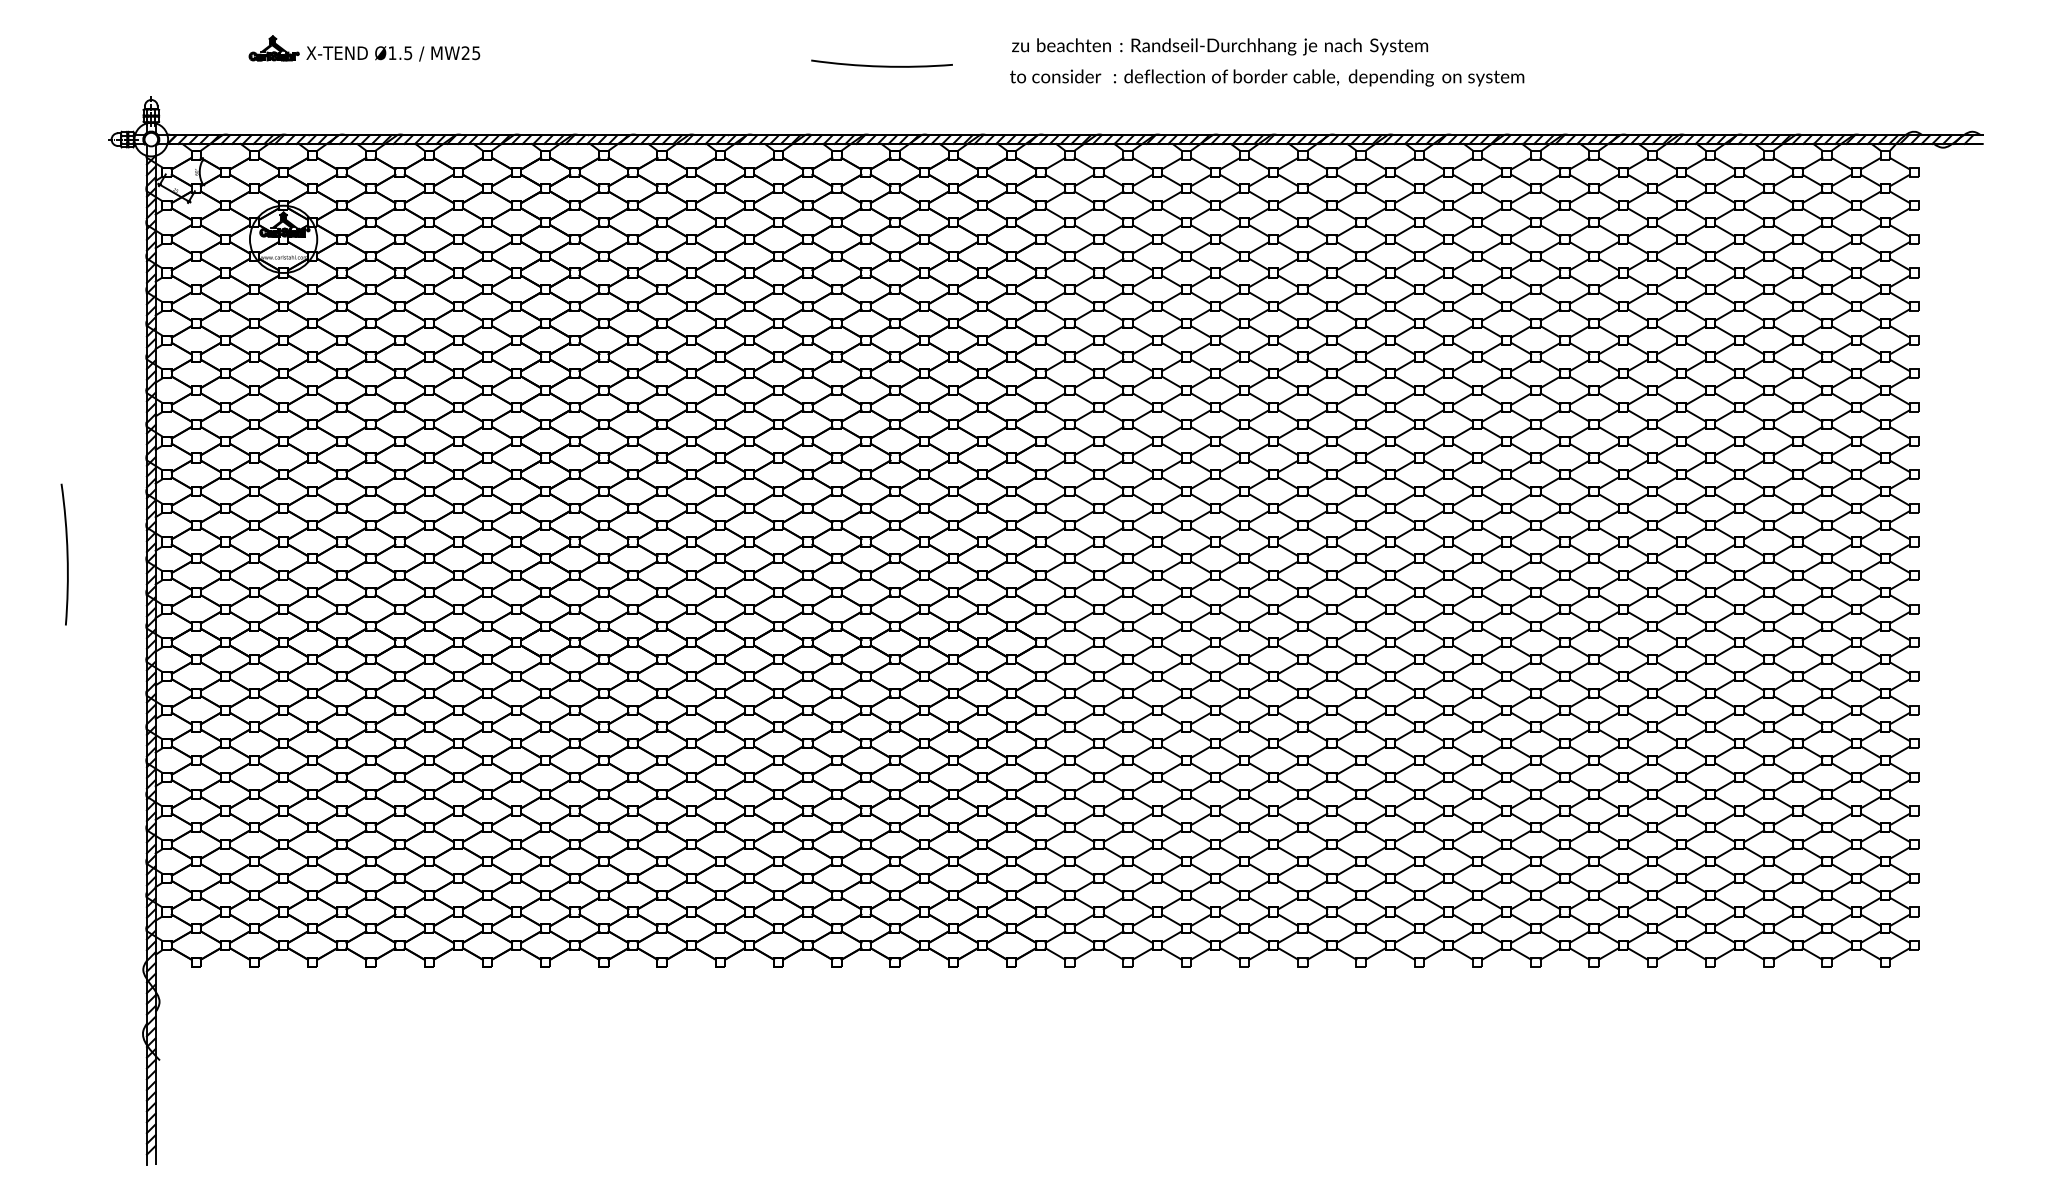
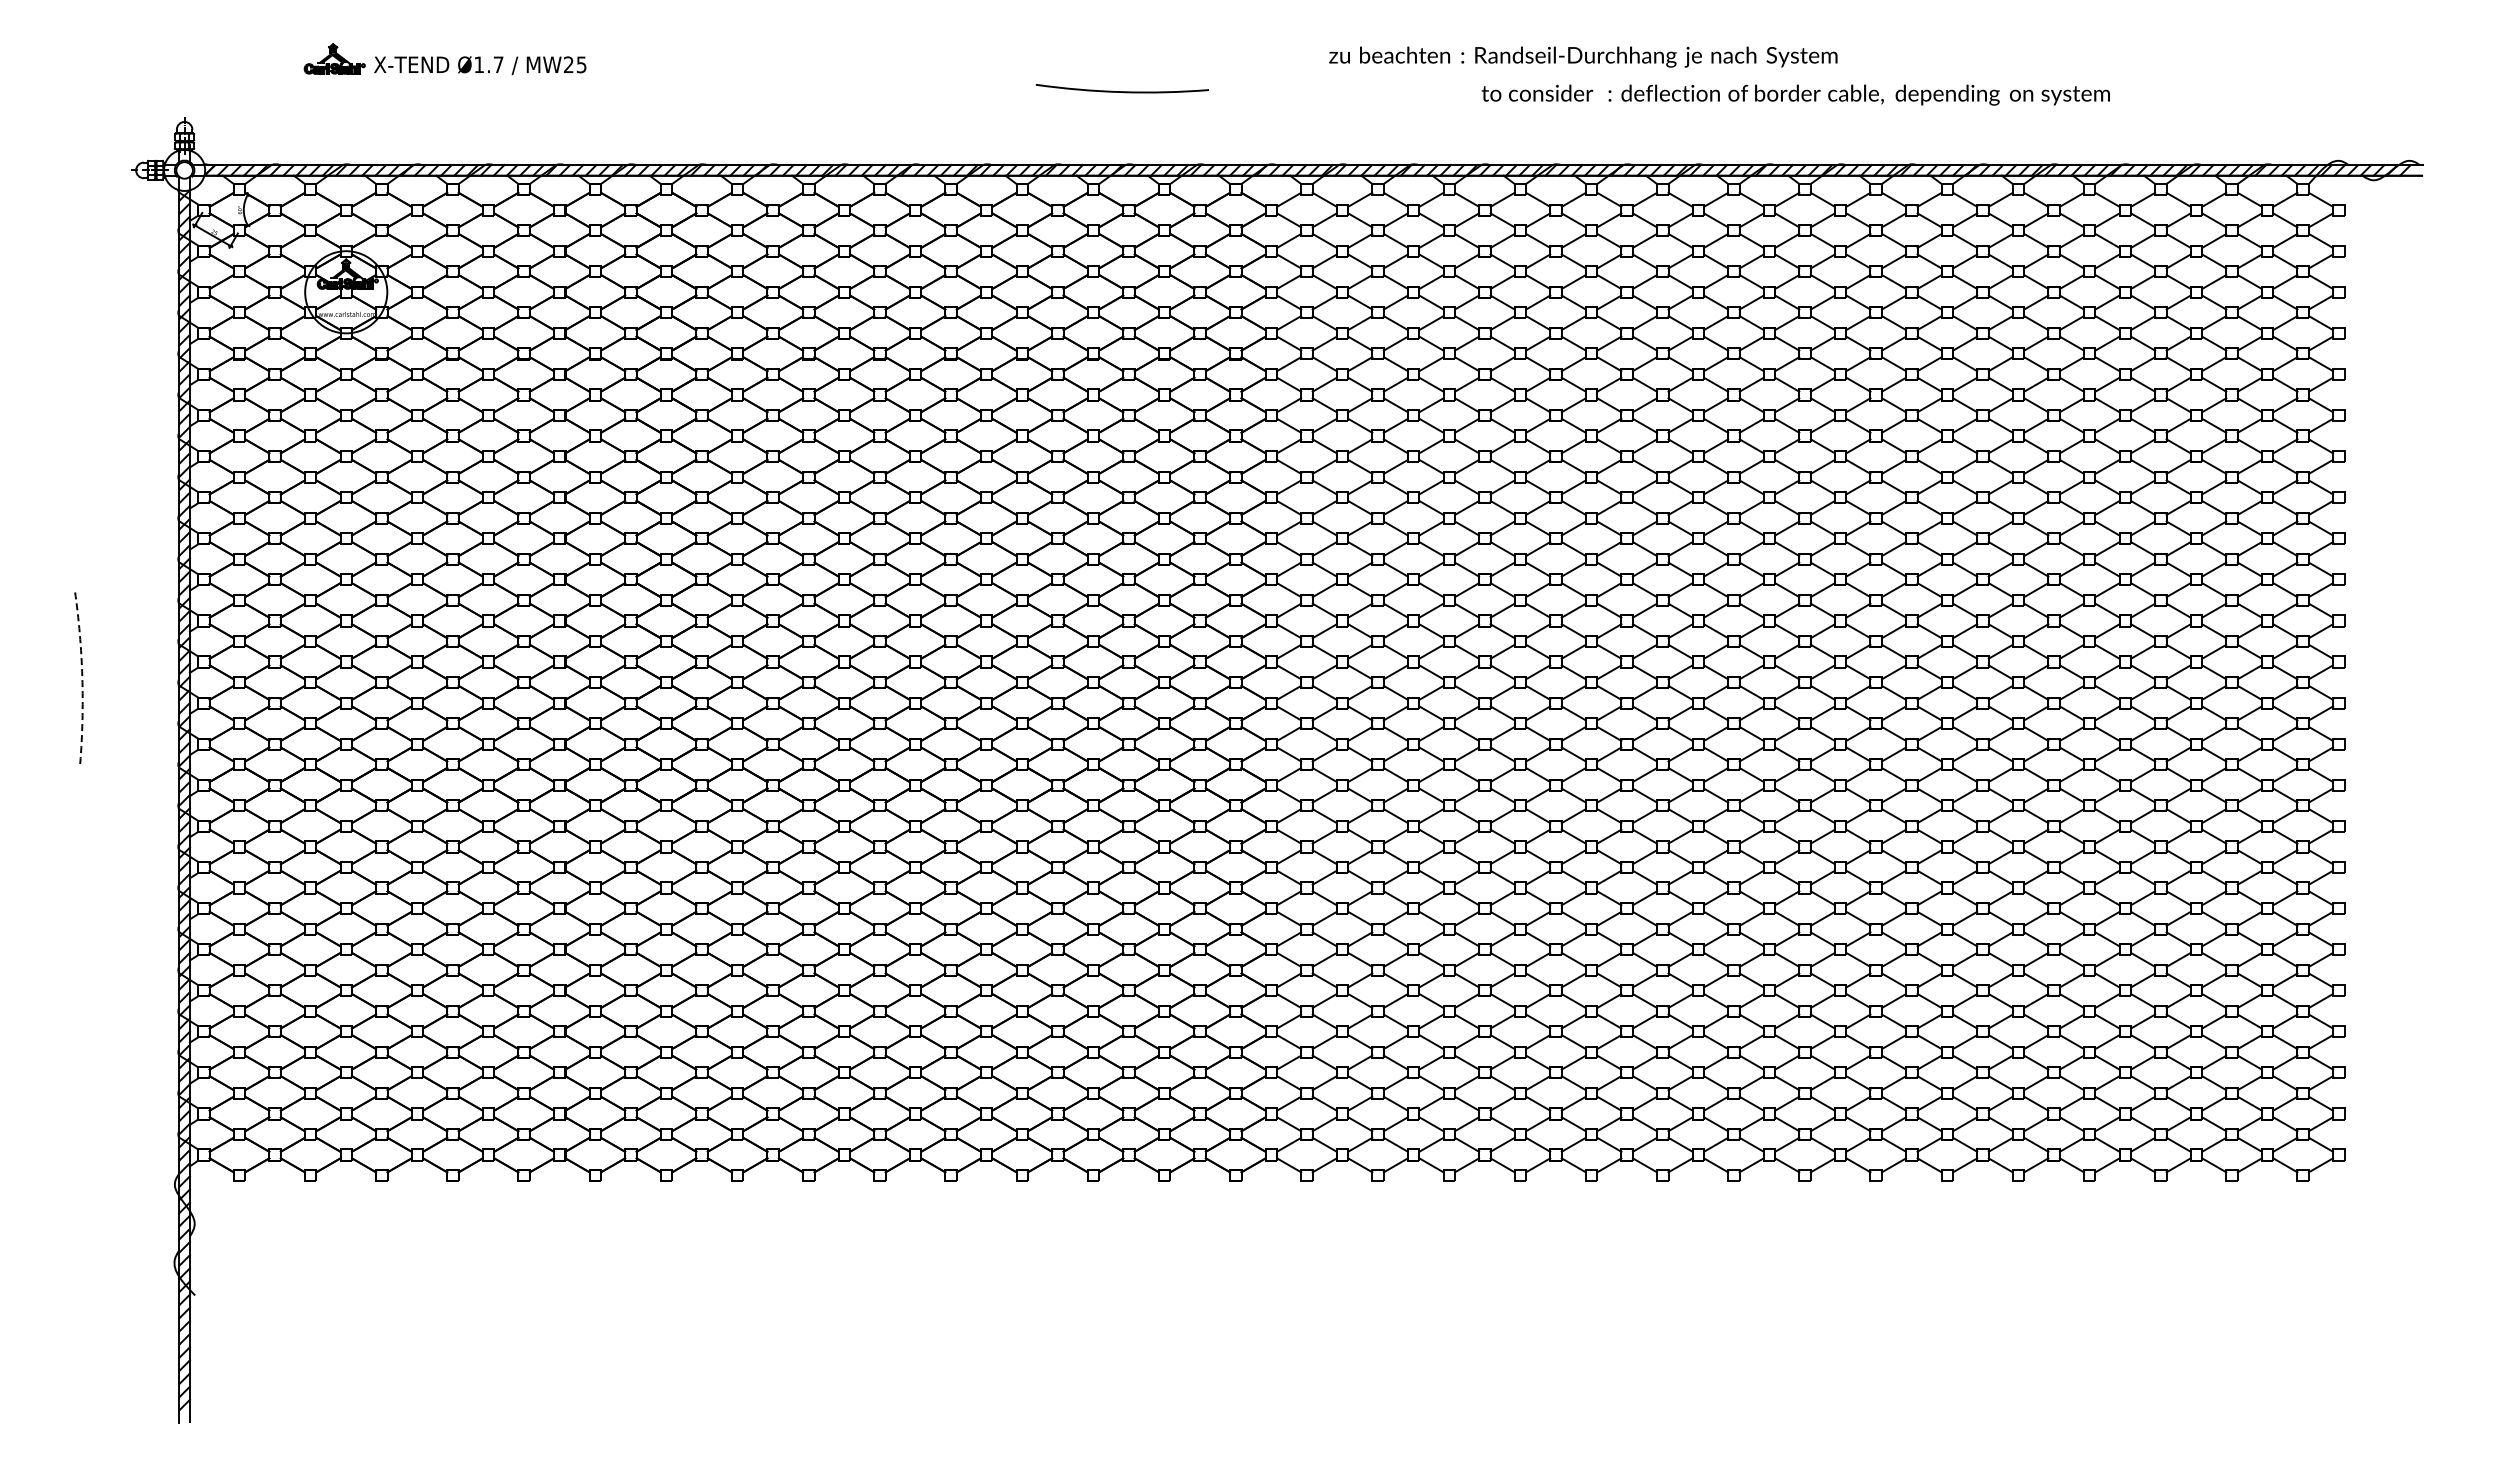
text: (1220, 46) -> (1583, 56), moved
text: (408, 52) -> (498, 64), Ø1.5 -> Ø1.7
arc: (881, 66) -> (1121, 91), moved
text: (1266, 77) -> (1795, 94), moved
arc: (67, 554) -> (82, 677), solid -> dashed

